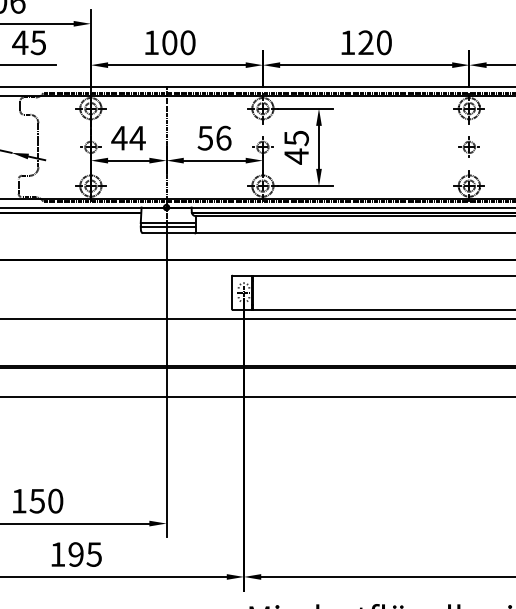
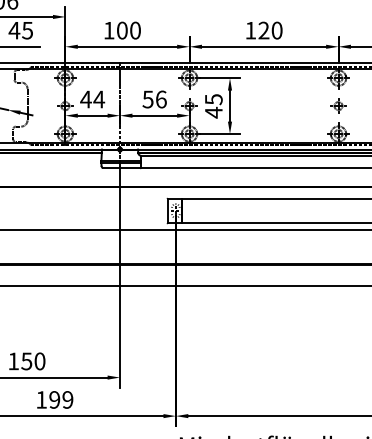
text: (93, 554) -> (67, 399), 195 -> 199

